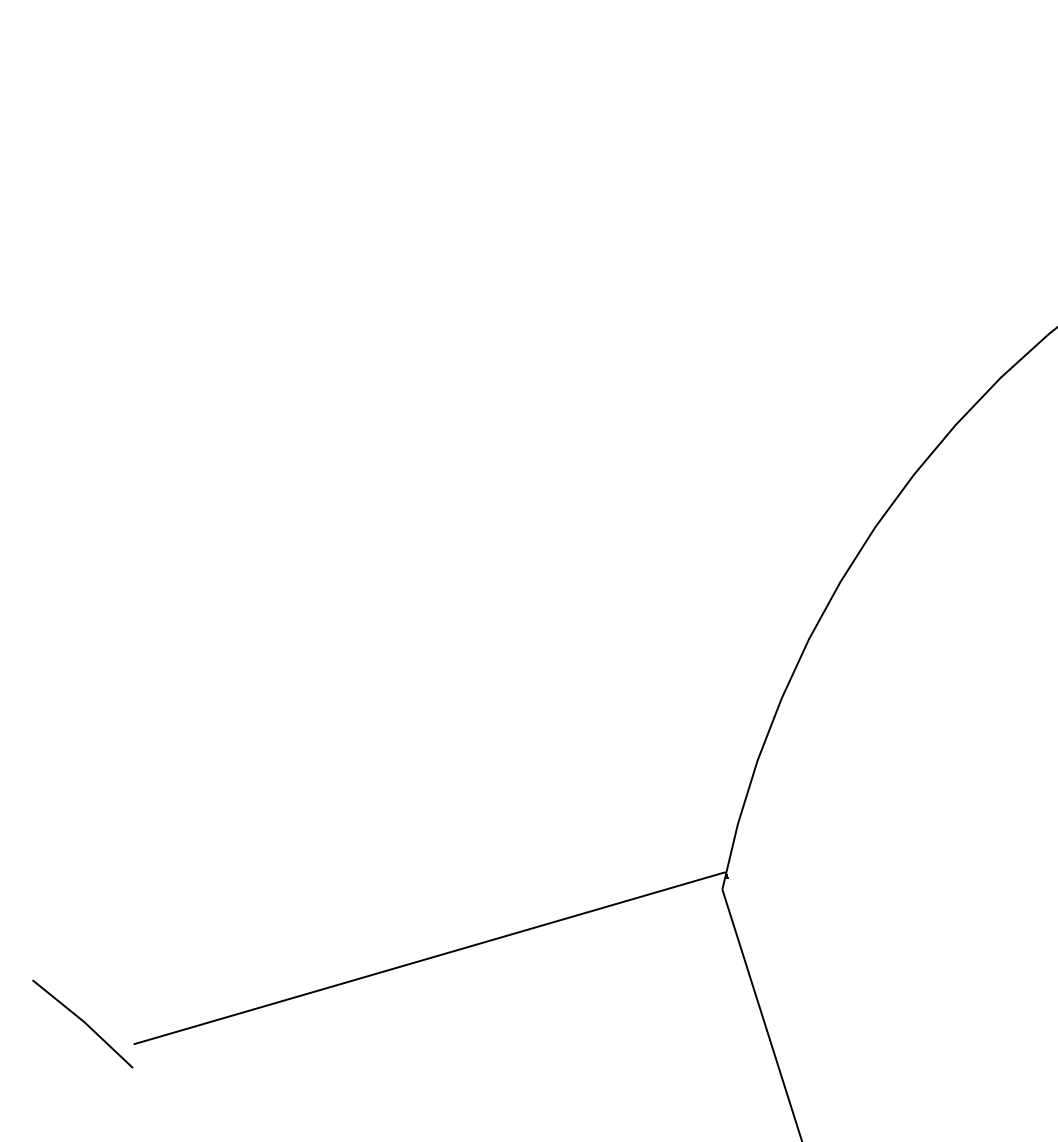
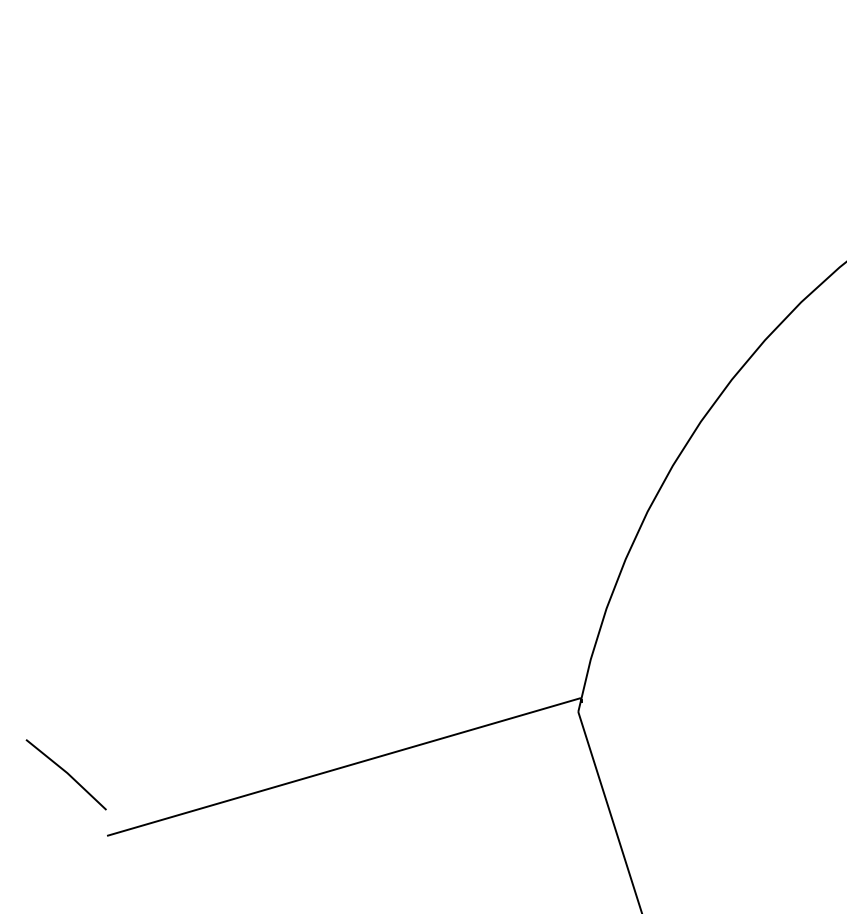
line: (83, 1022) -> (66, 773), moved

